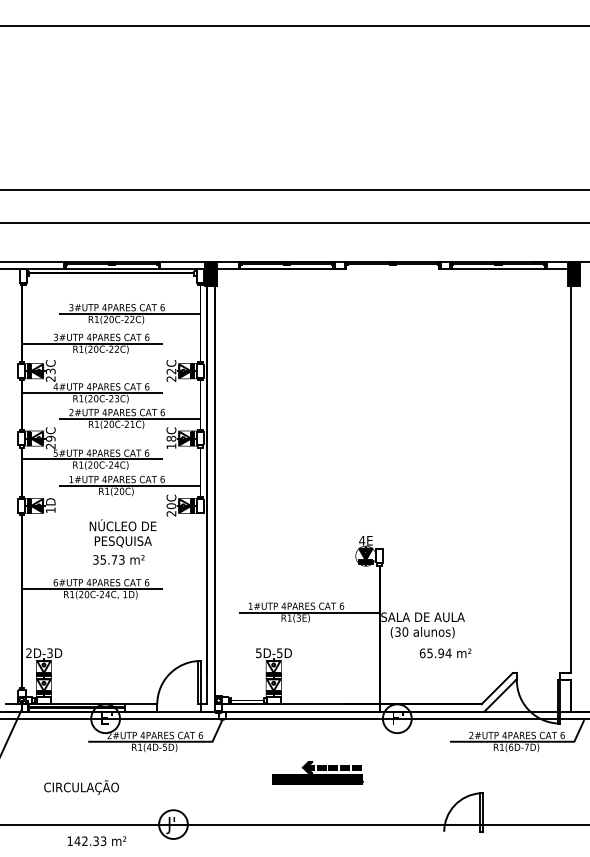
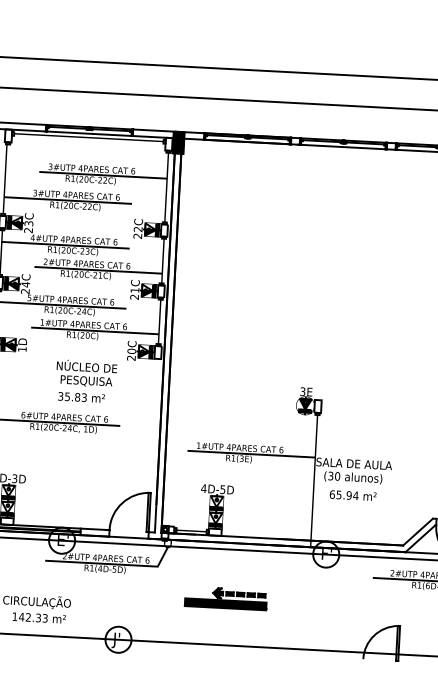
line: (392, 268) -> (343, 146), added
text: (50, 438) -> (25, 284), 29C -> 24C
text: (171, 442) -> (134, 293), 18C -> 21C
text: (362, 540) -> (303, 391), 4E -> 3E
text: (114, 559) -> (77, 396), 35.73 -> 35.83
text: (258, 653) -> (203, 488), 5D-5D -> 4D-5D
text: (445, 653) -> (353, 495), moved
part: (317, 772) -> (226, 598), moved
text: (96, 841) -> (38, 618), moved

